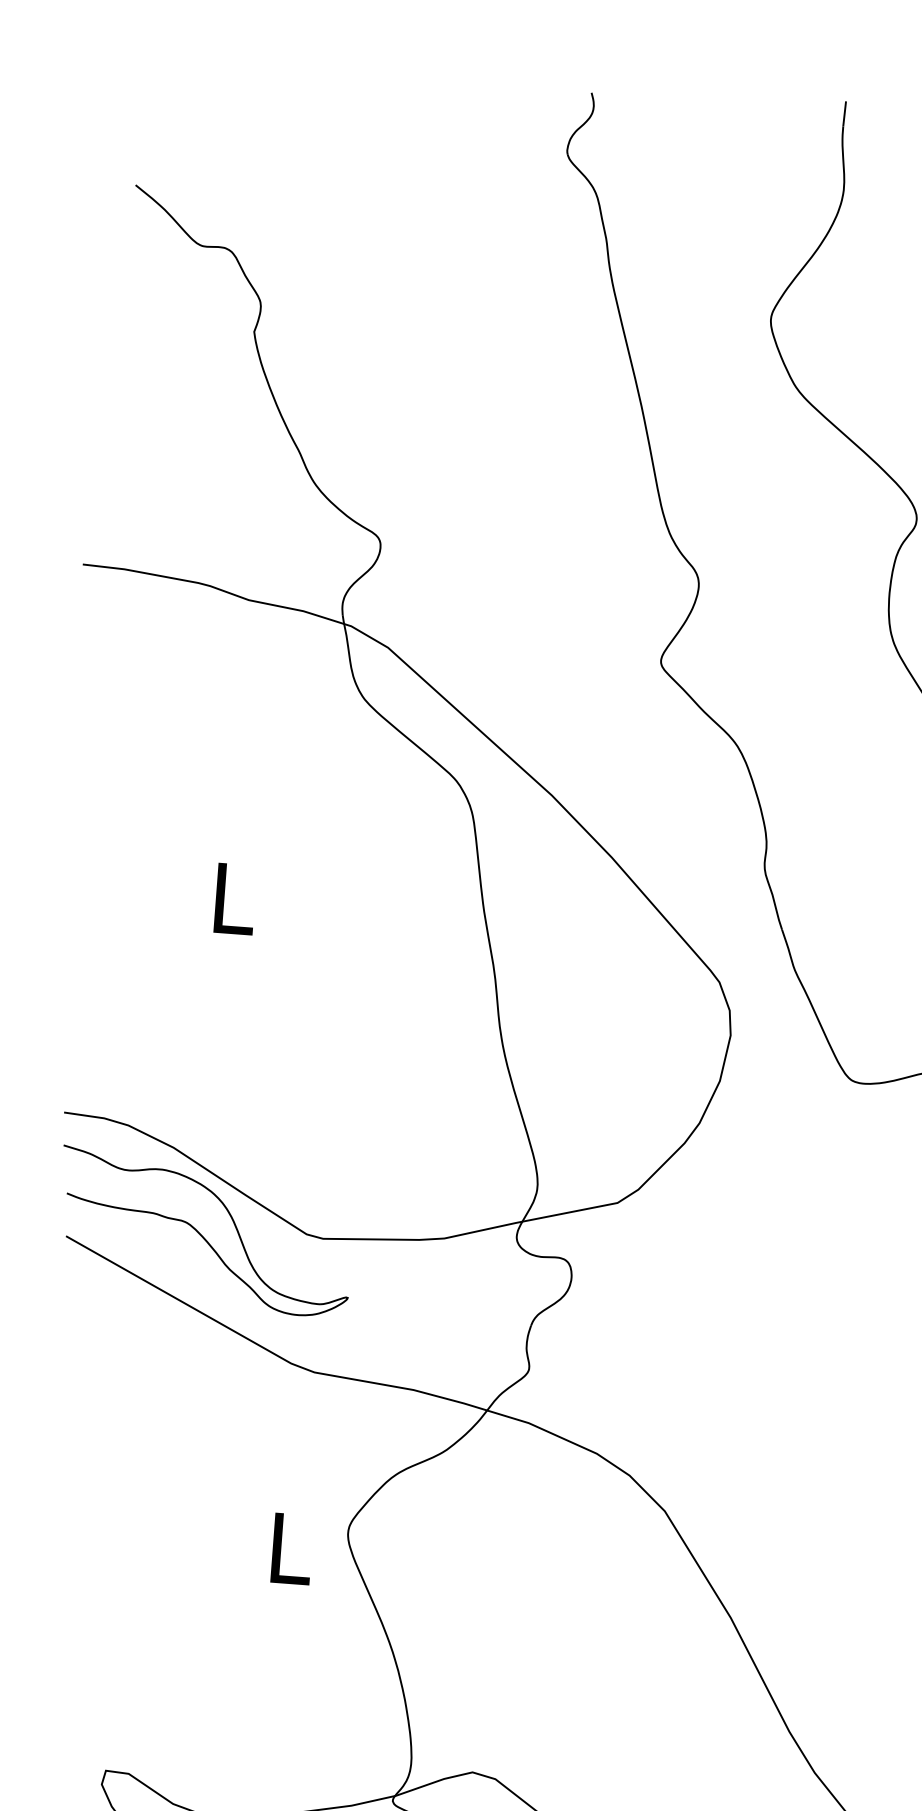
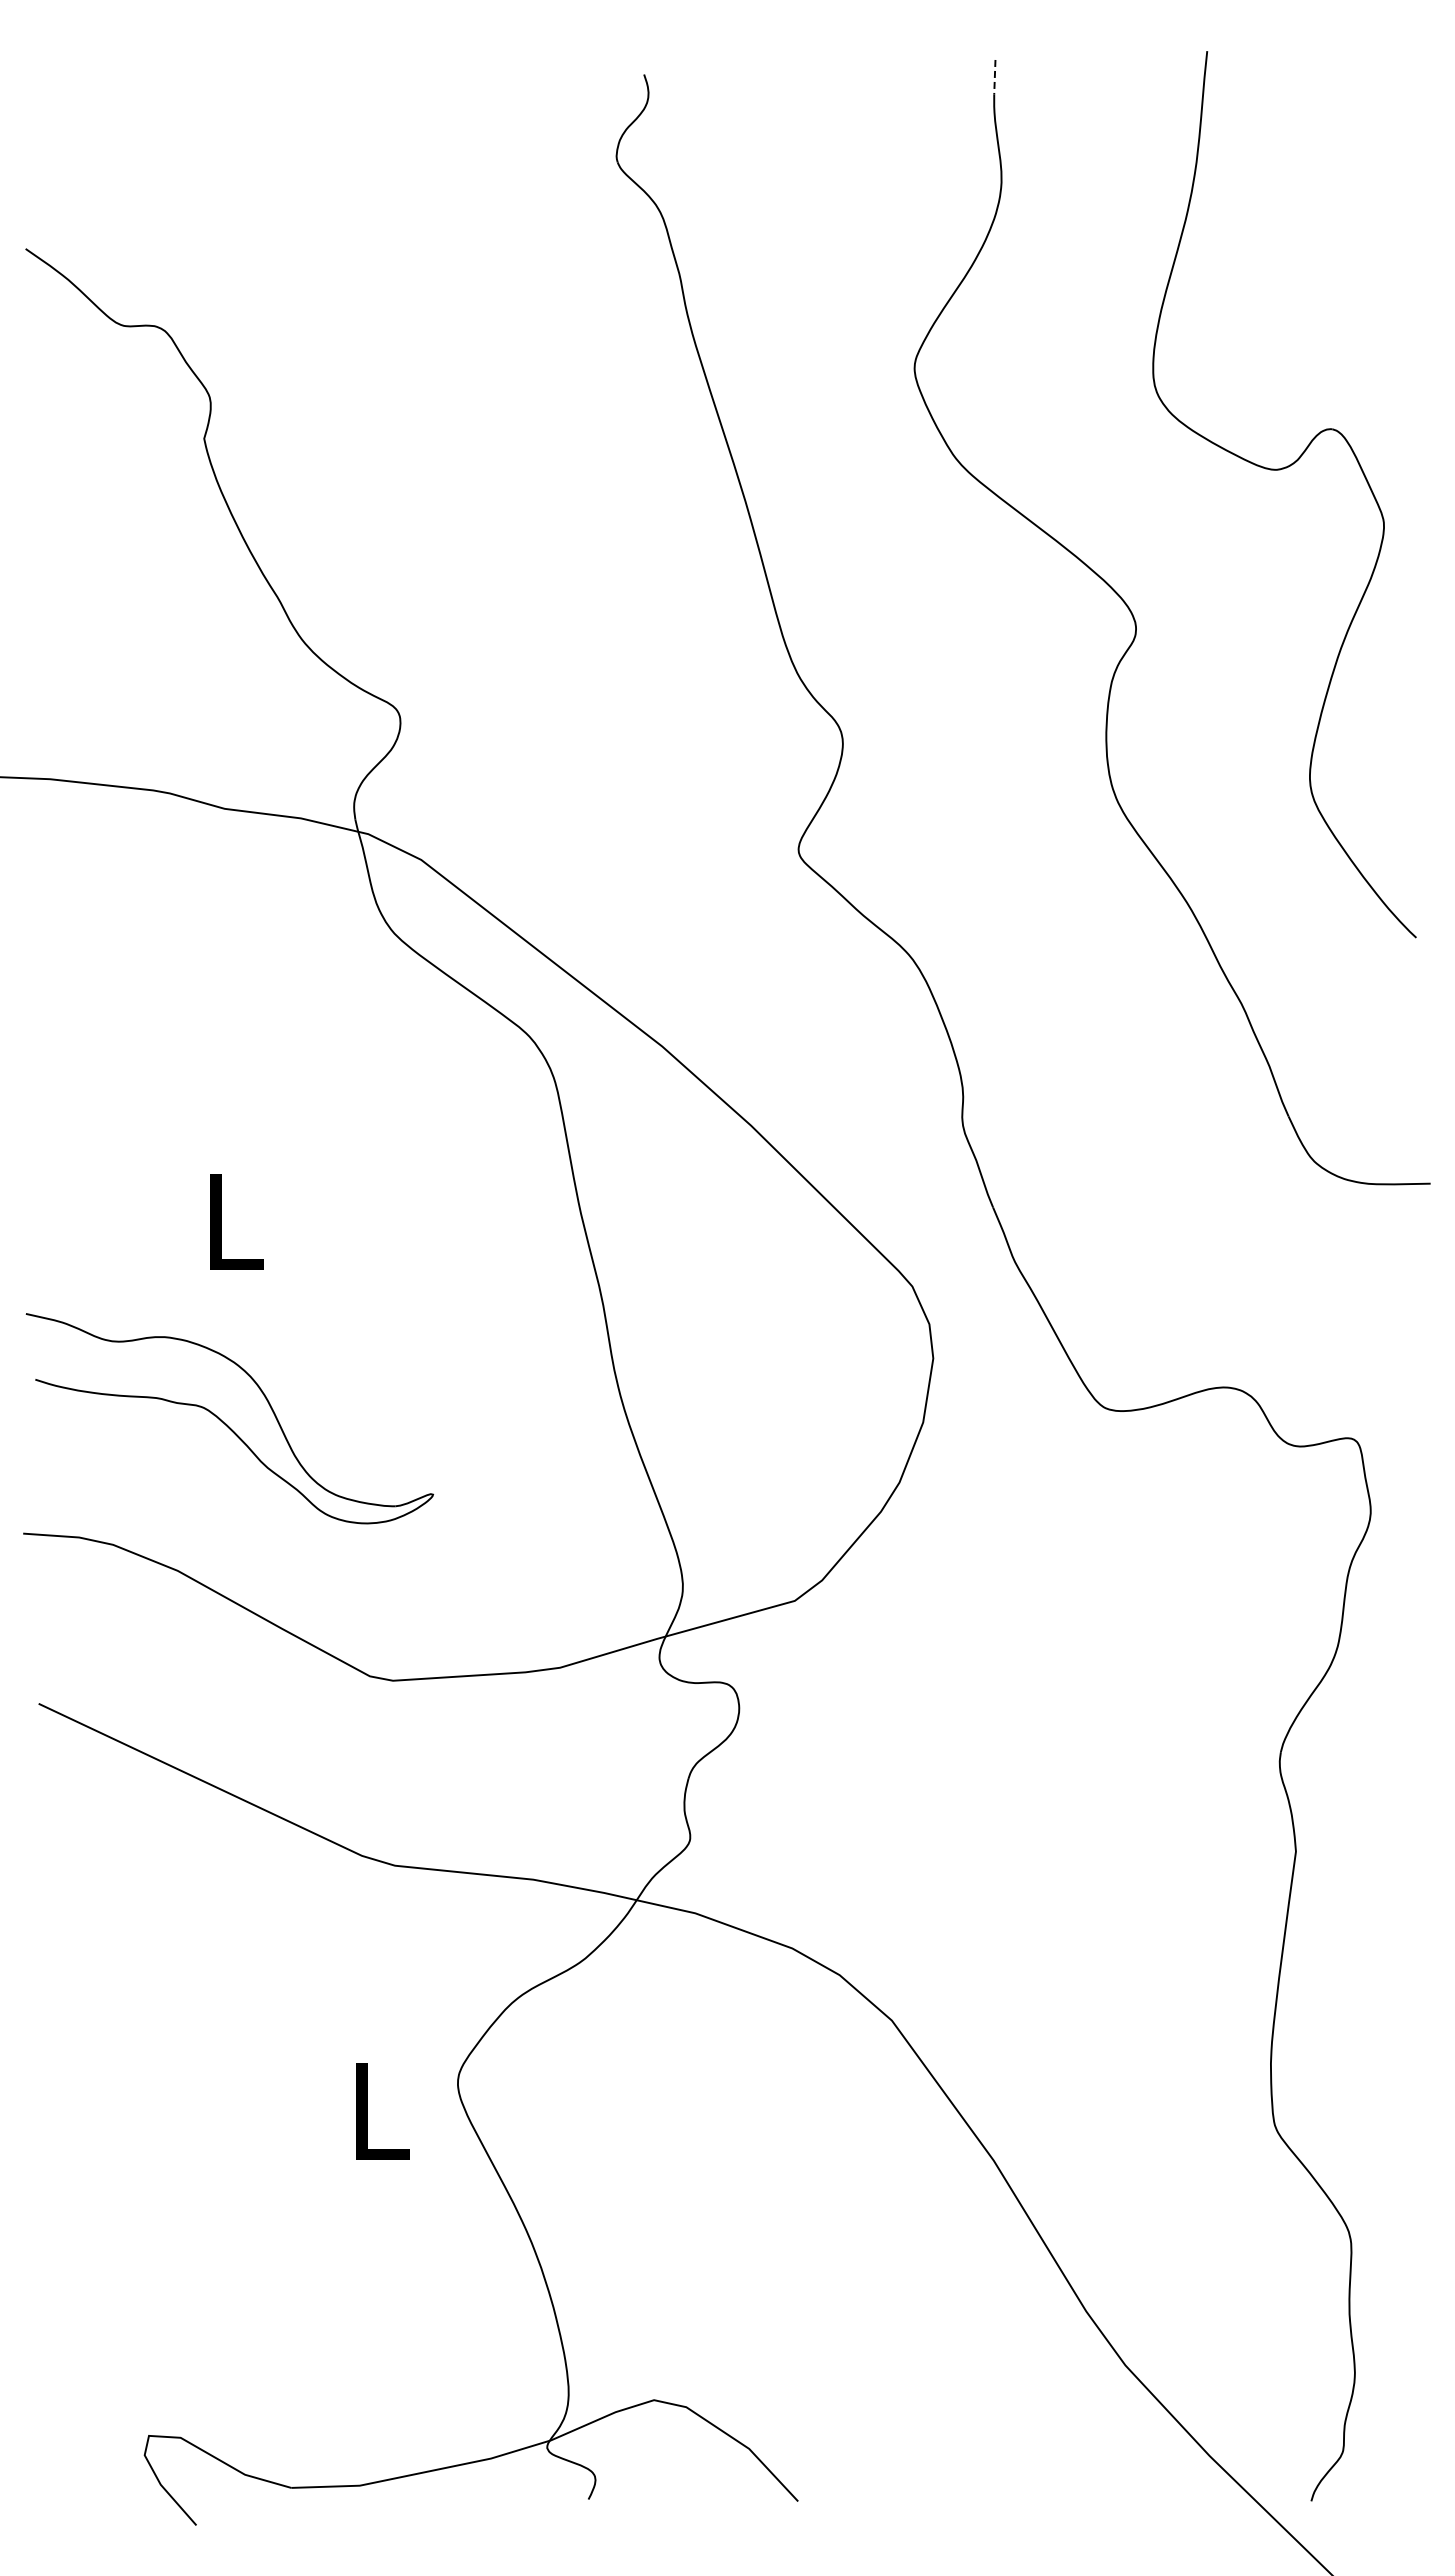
line: (844, 113) -> (994, 77), solid -> dashed
part: (204, 1231) -> (229, 1418), moved

